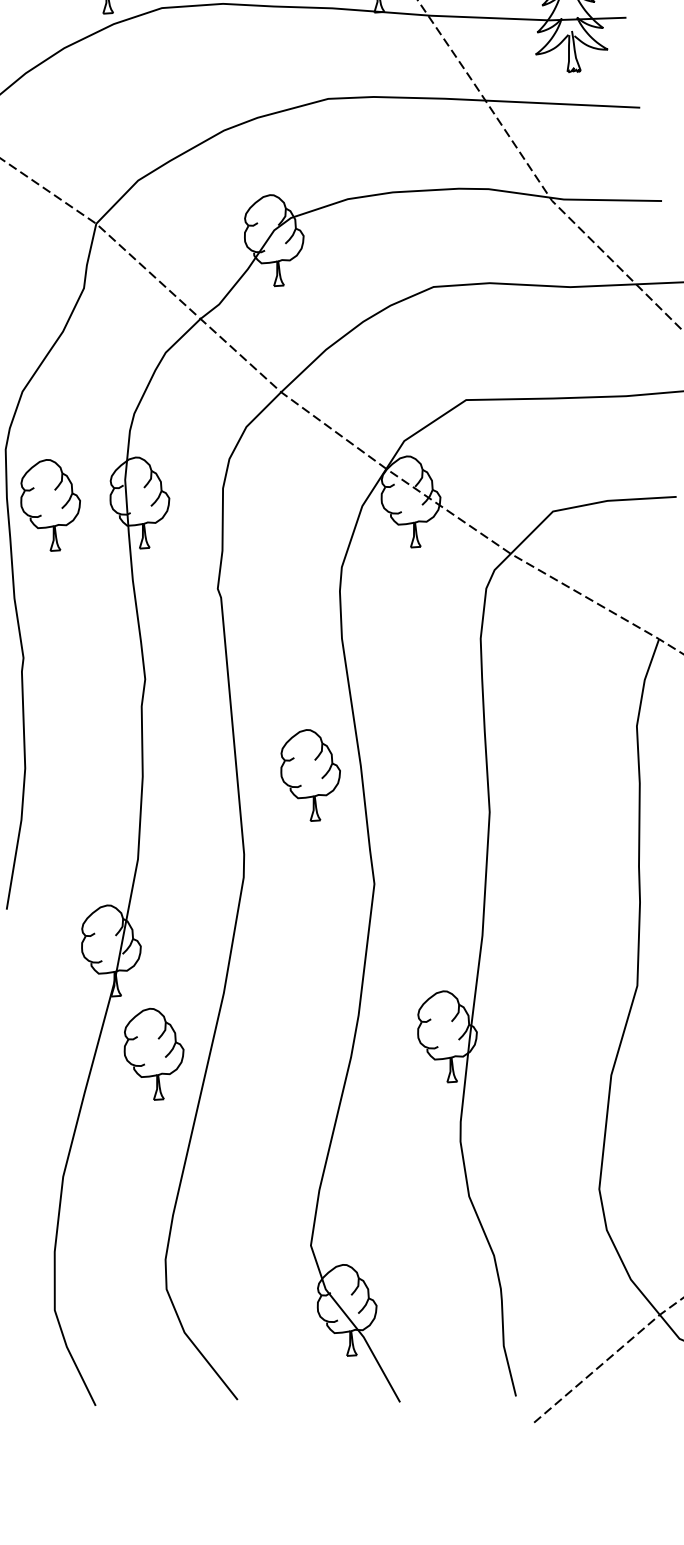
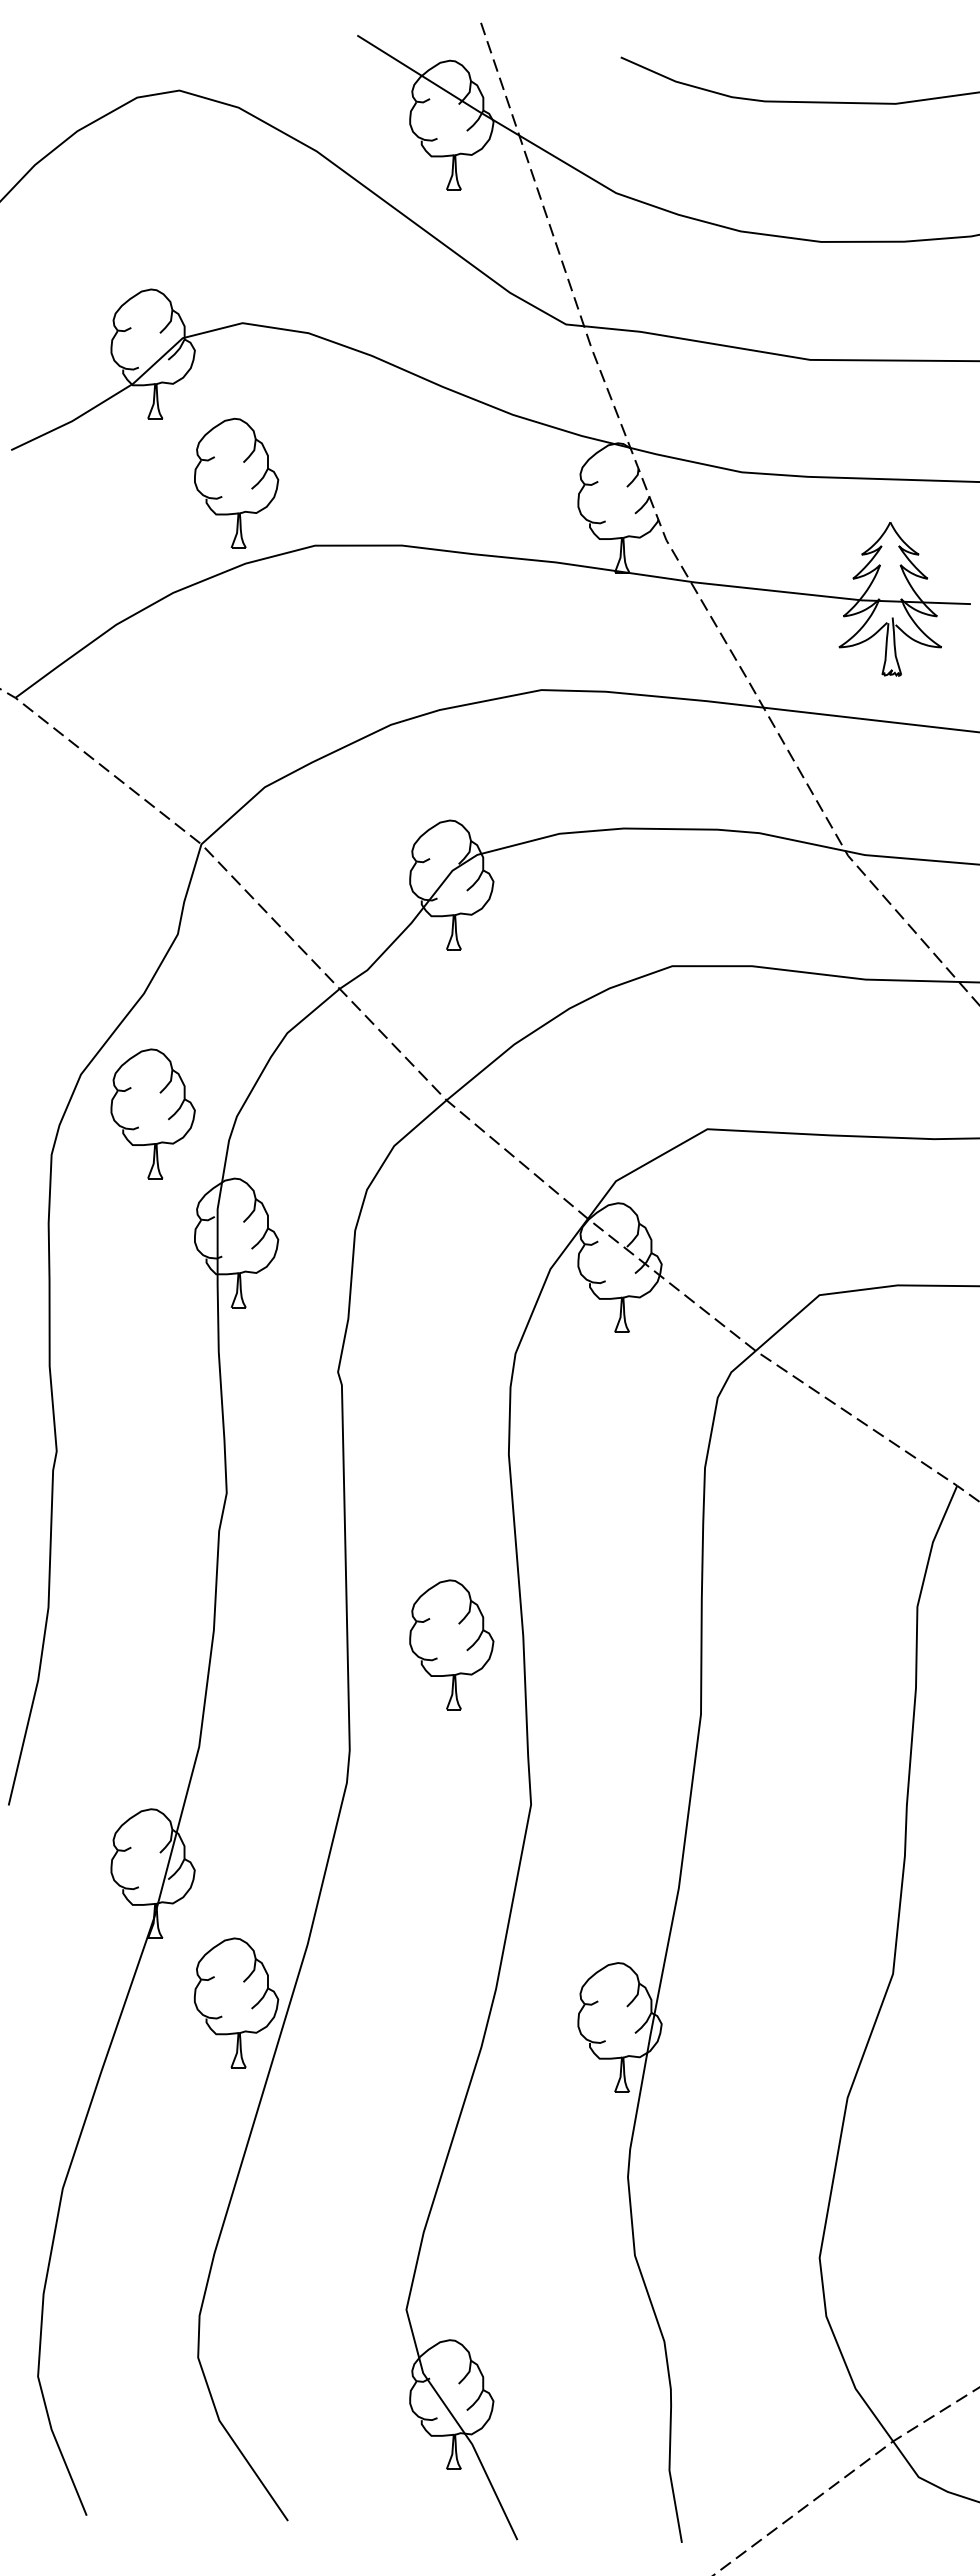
part: (50, 504) -> (152, 1113), moved
part: (154, 1053) -> (236, 2002), moved

